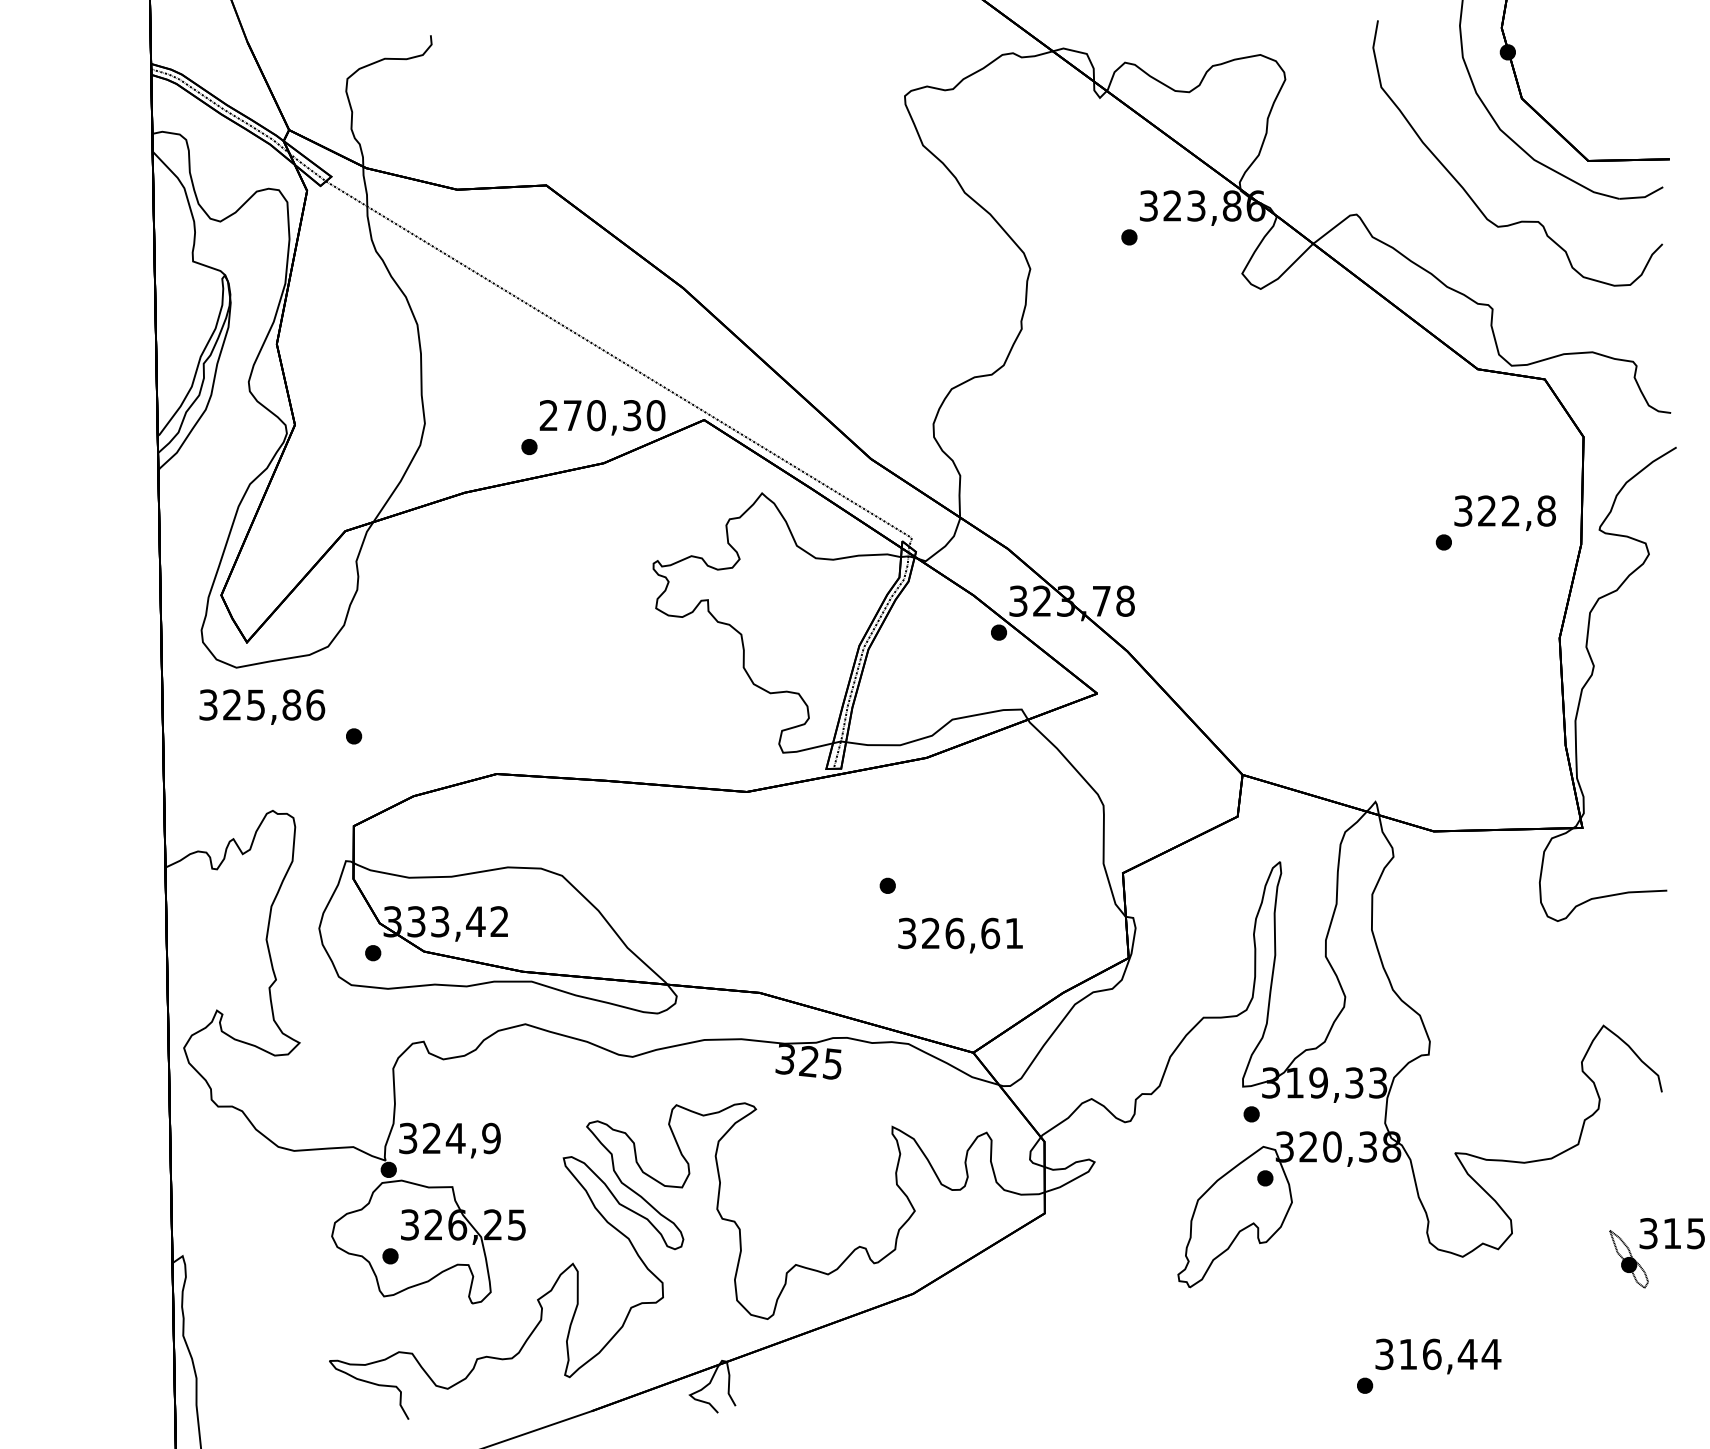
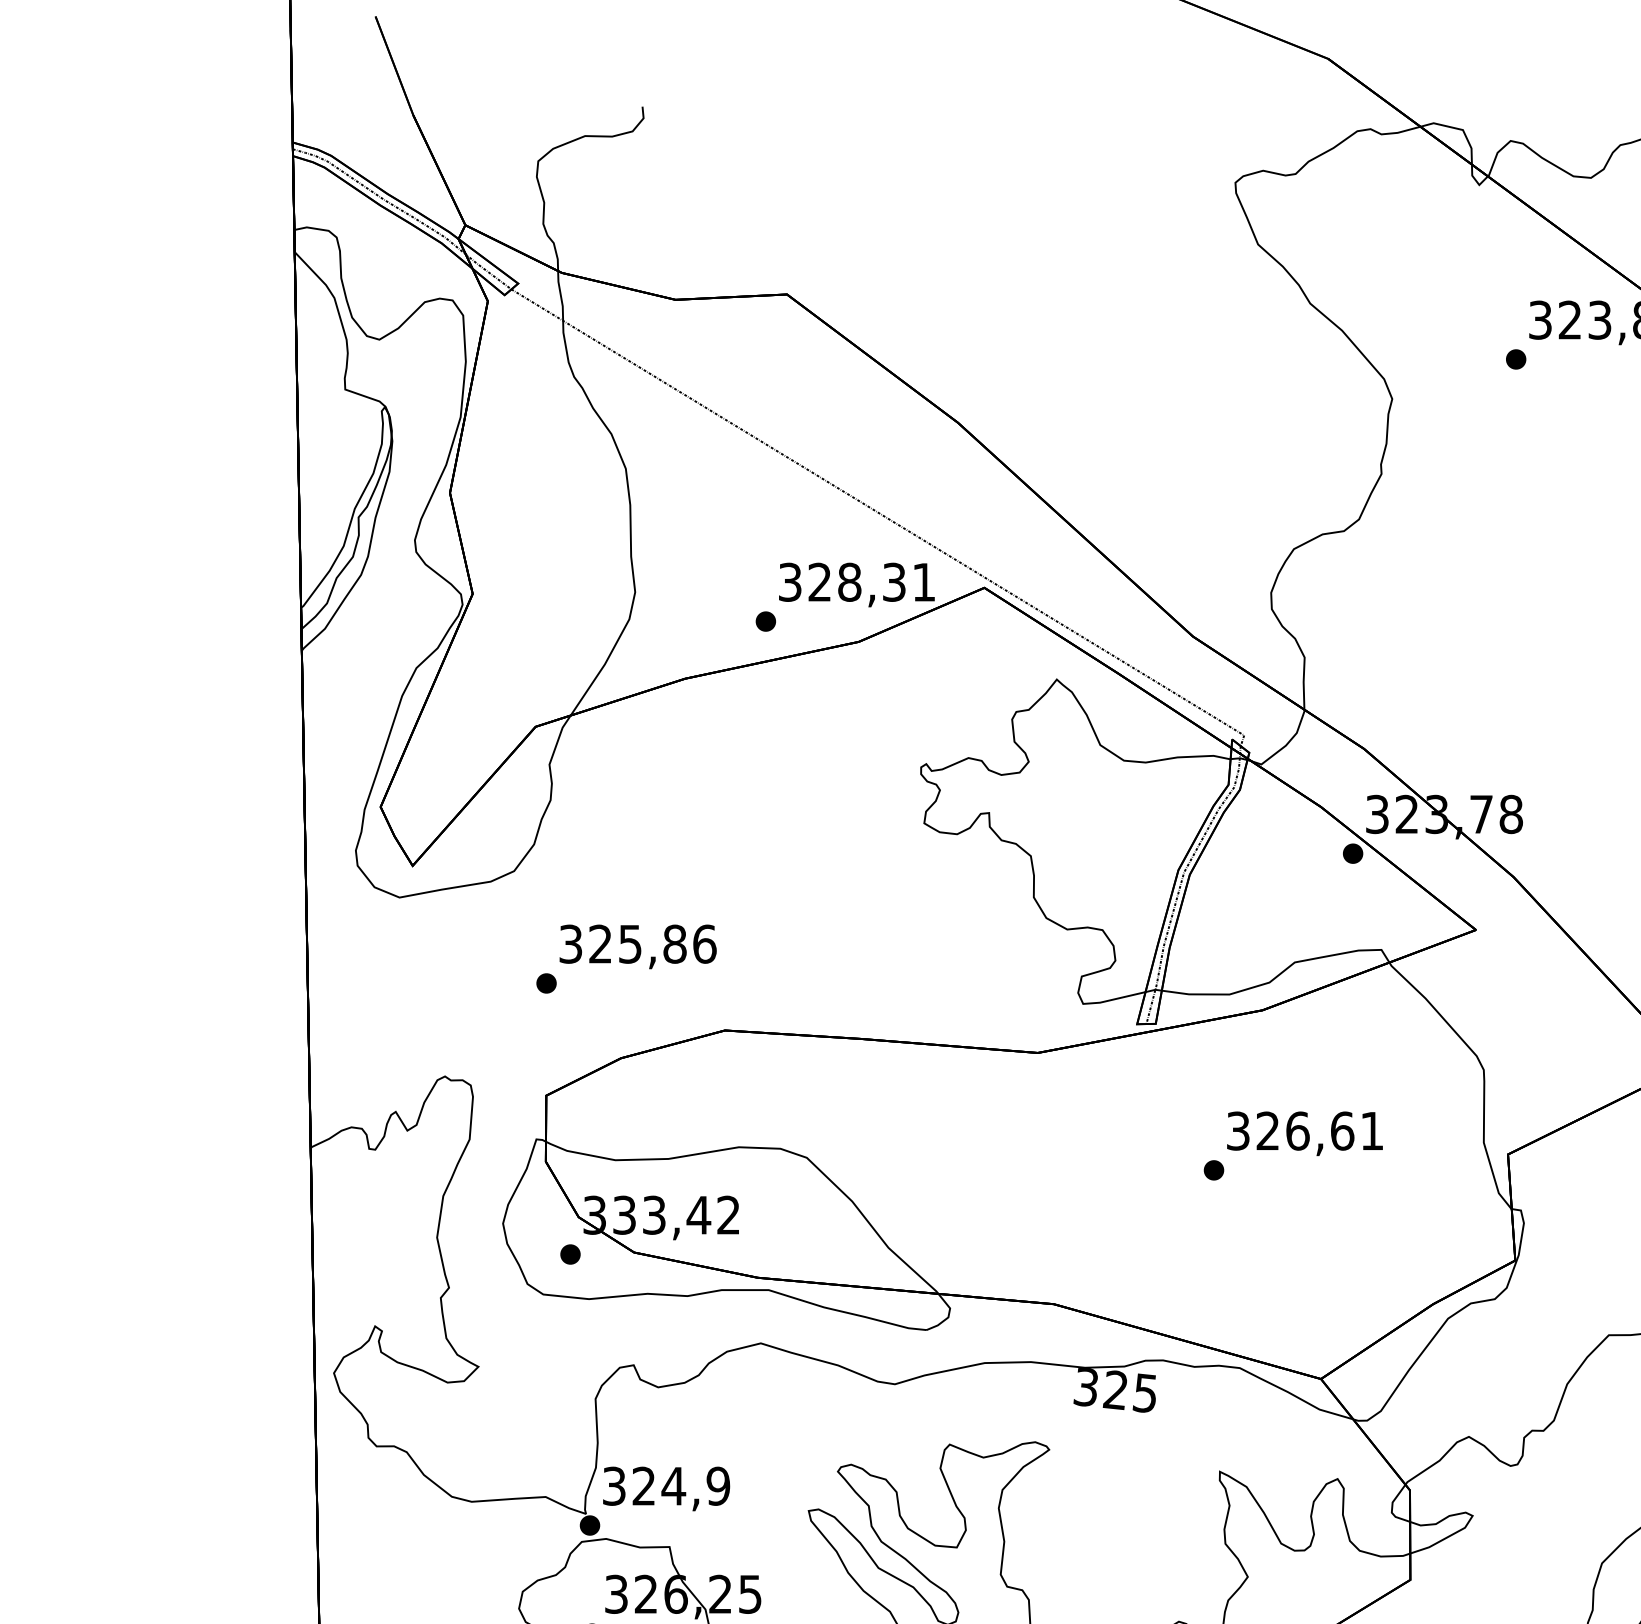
text: (602, 415) -> (857, 582), 270,30 -> 328,31
text: (262, 706) -> (638, 946), moved
text: (960, 935) -> (1304, 1133), moved

